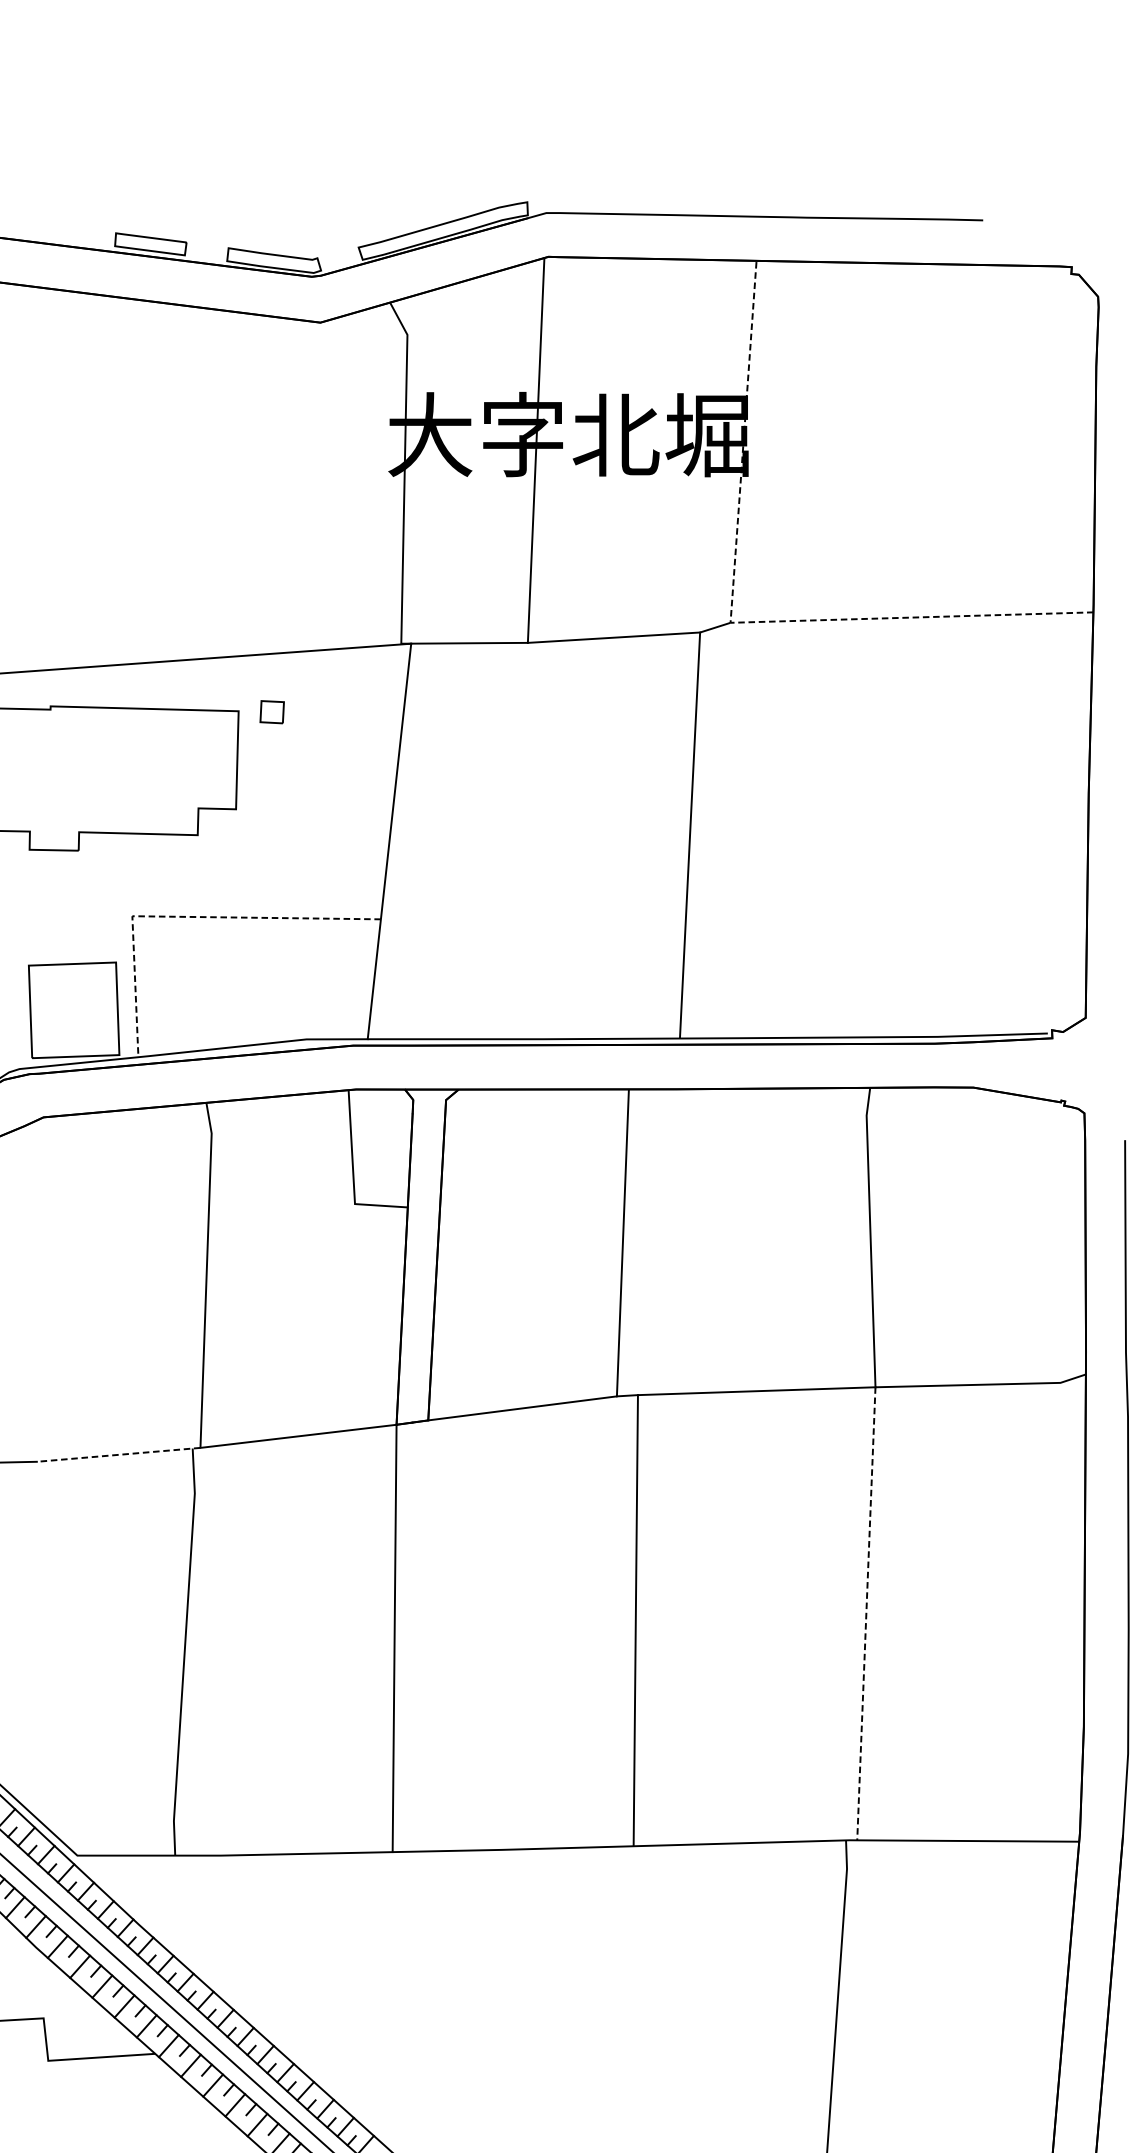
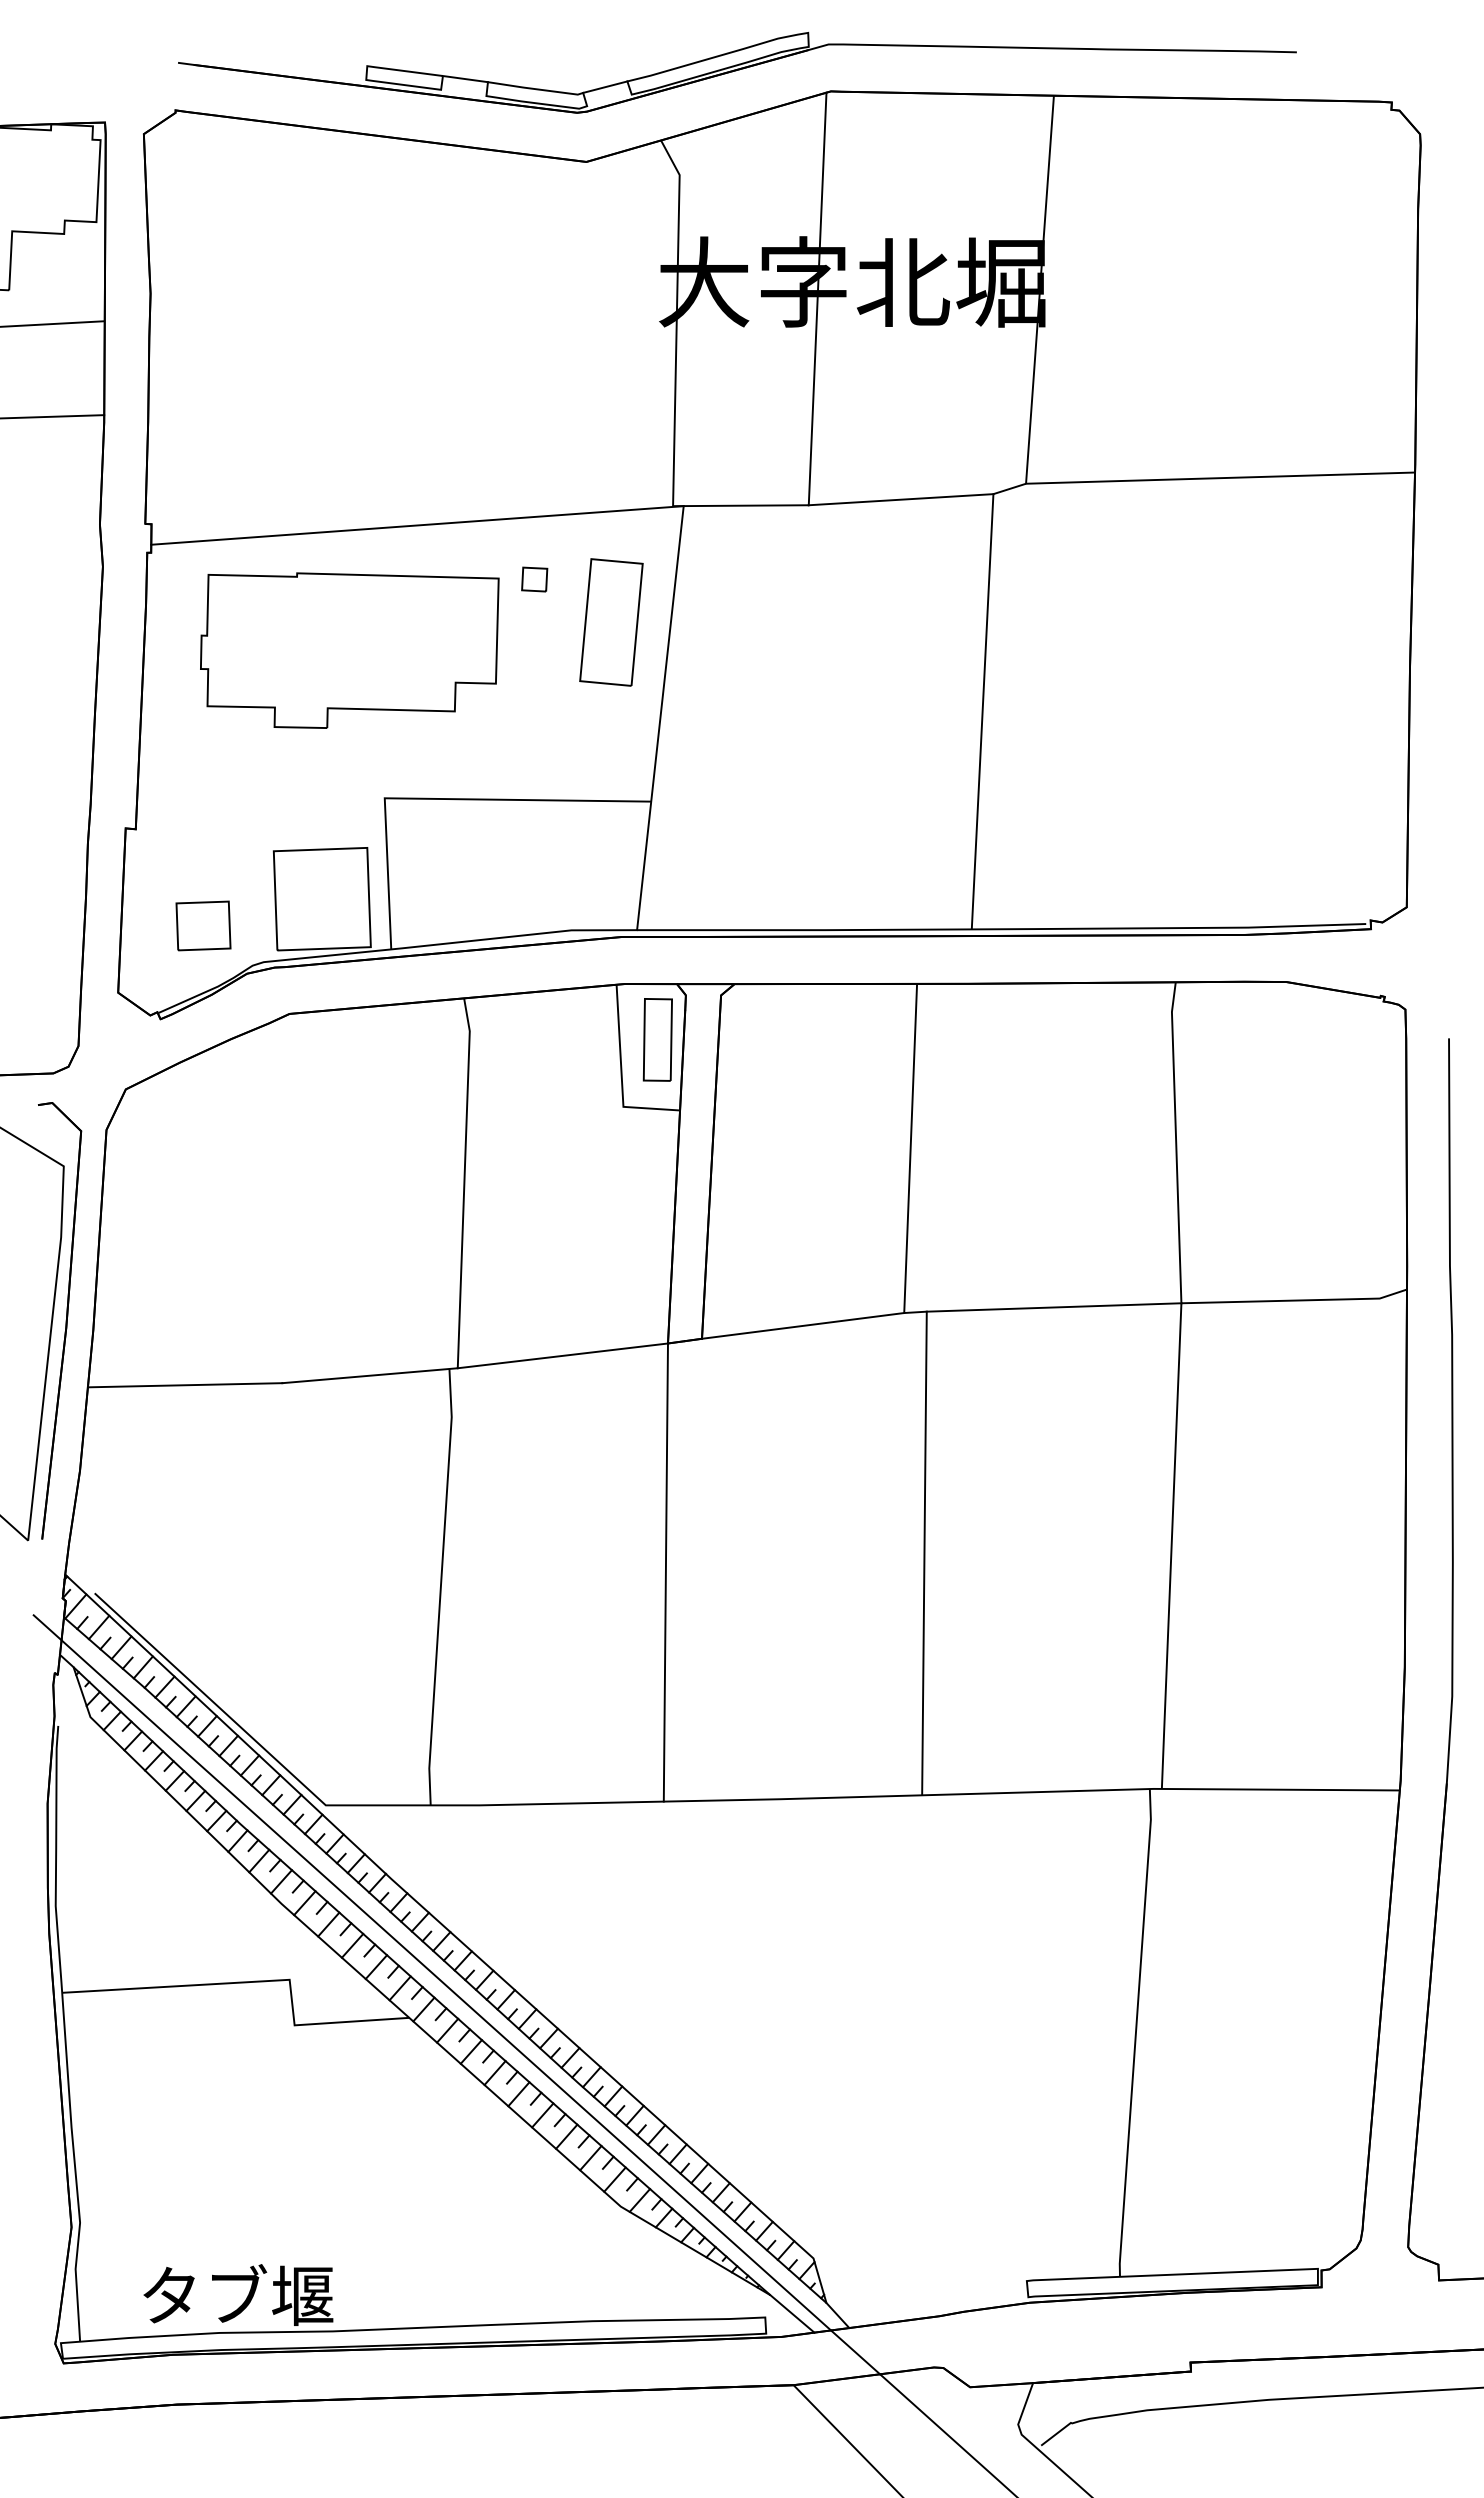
line: (206, 245) -> (464, 79), added
line: (338, 252) -> (605, 86), added
line: (730, 622) -> (1026, 483), dashed -> solid
part: (343, 752) -> (611, 622), added
line: (185, 917) -> (441, 799), dashed -> solid
part: (386, 1141) -> (657, 1039), added
line: (118, 1454) -> (369, 1375), dashed -> solid
line: (866, 1614) -> (1171, 1546), dashed -> solid

